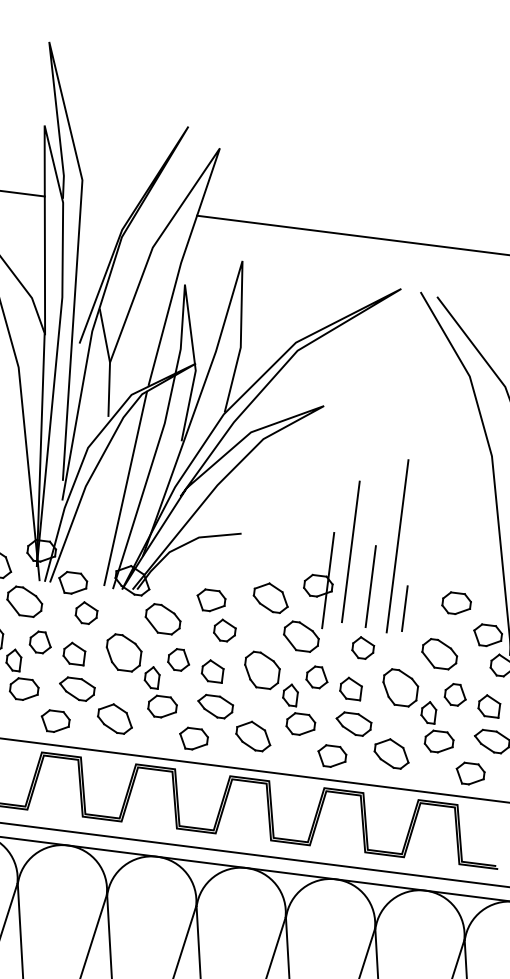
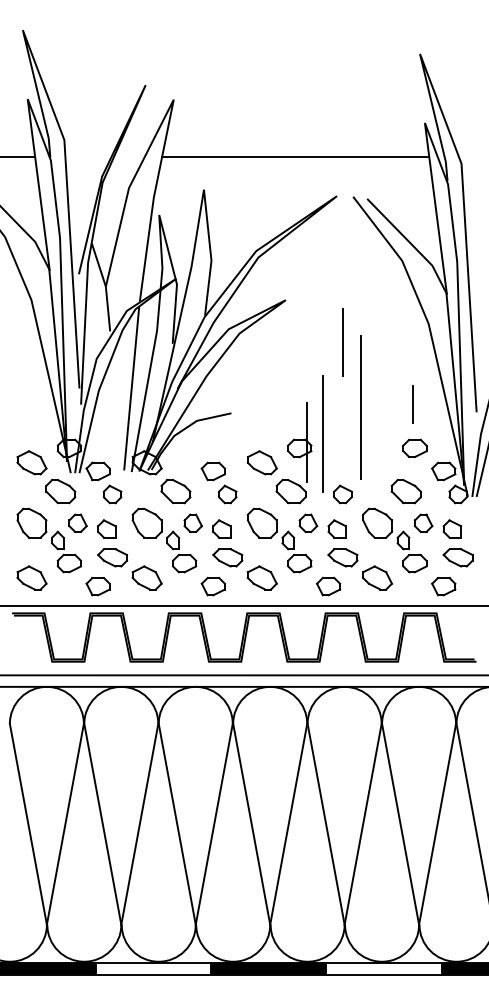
line: (350, 551) -> (322, 433), moved
line: (370, 586) -> (342, 342), moved
line: (404, 608) -> (412, 404), moved

